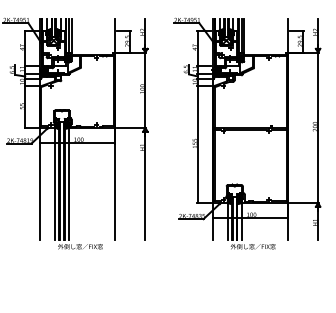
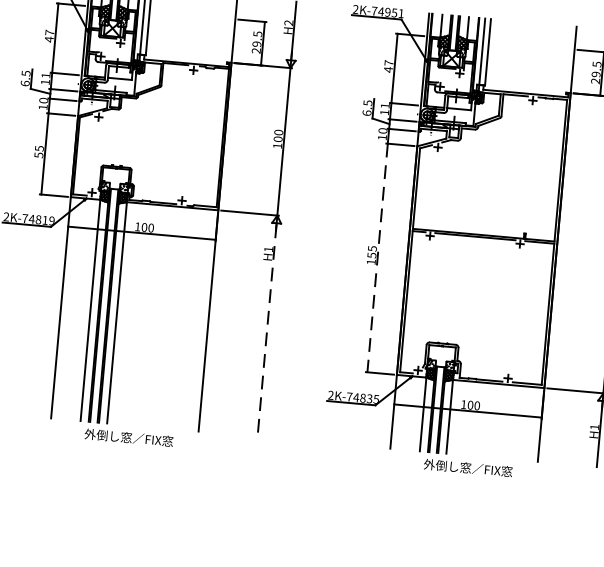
line: (197, 145) -> (376, 259), solid -> dashed
line: (145, 186) -> (267, 330), solid -> dashed

